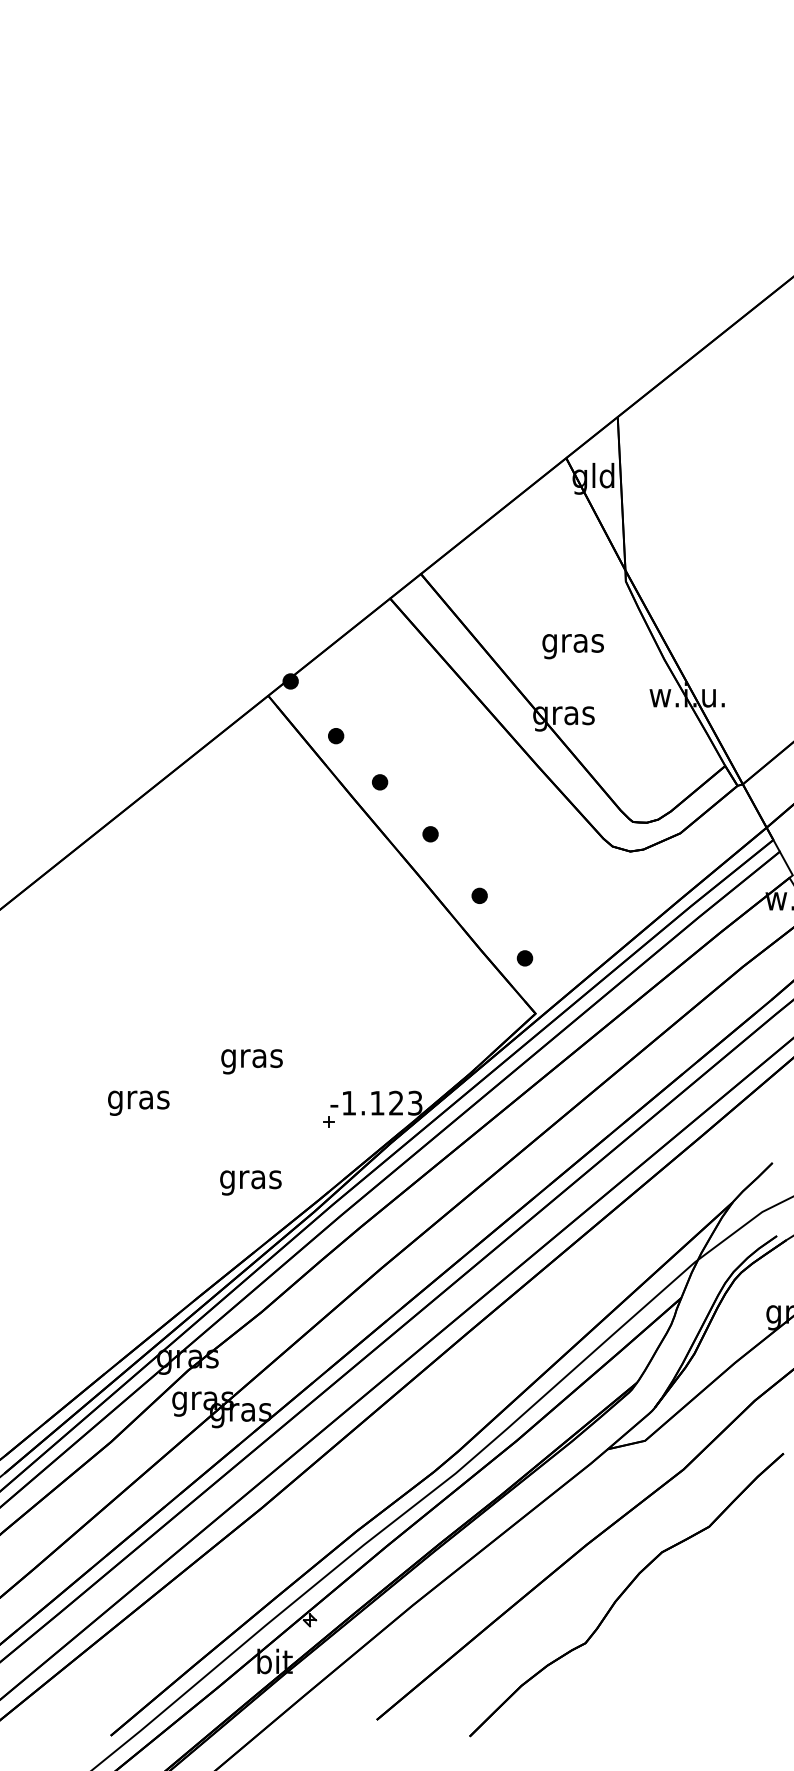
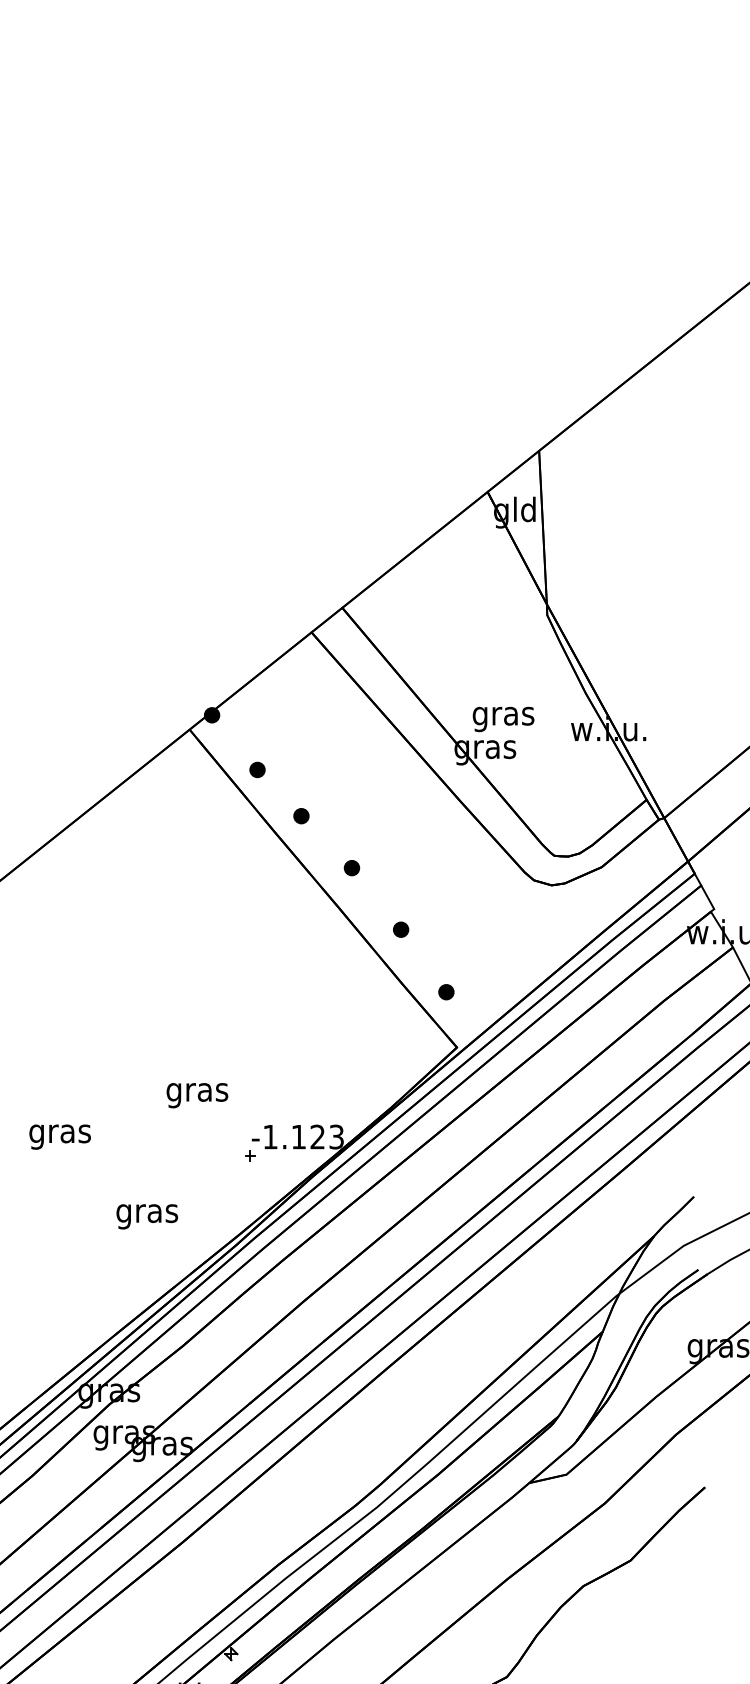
text: (572, 646) -> (502, 719), moved
text: (251, 1061) -> (196, 1095), moved
text: (250, 1182) -> (146, 1216), moved

